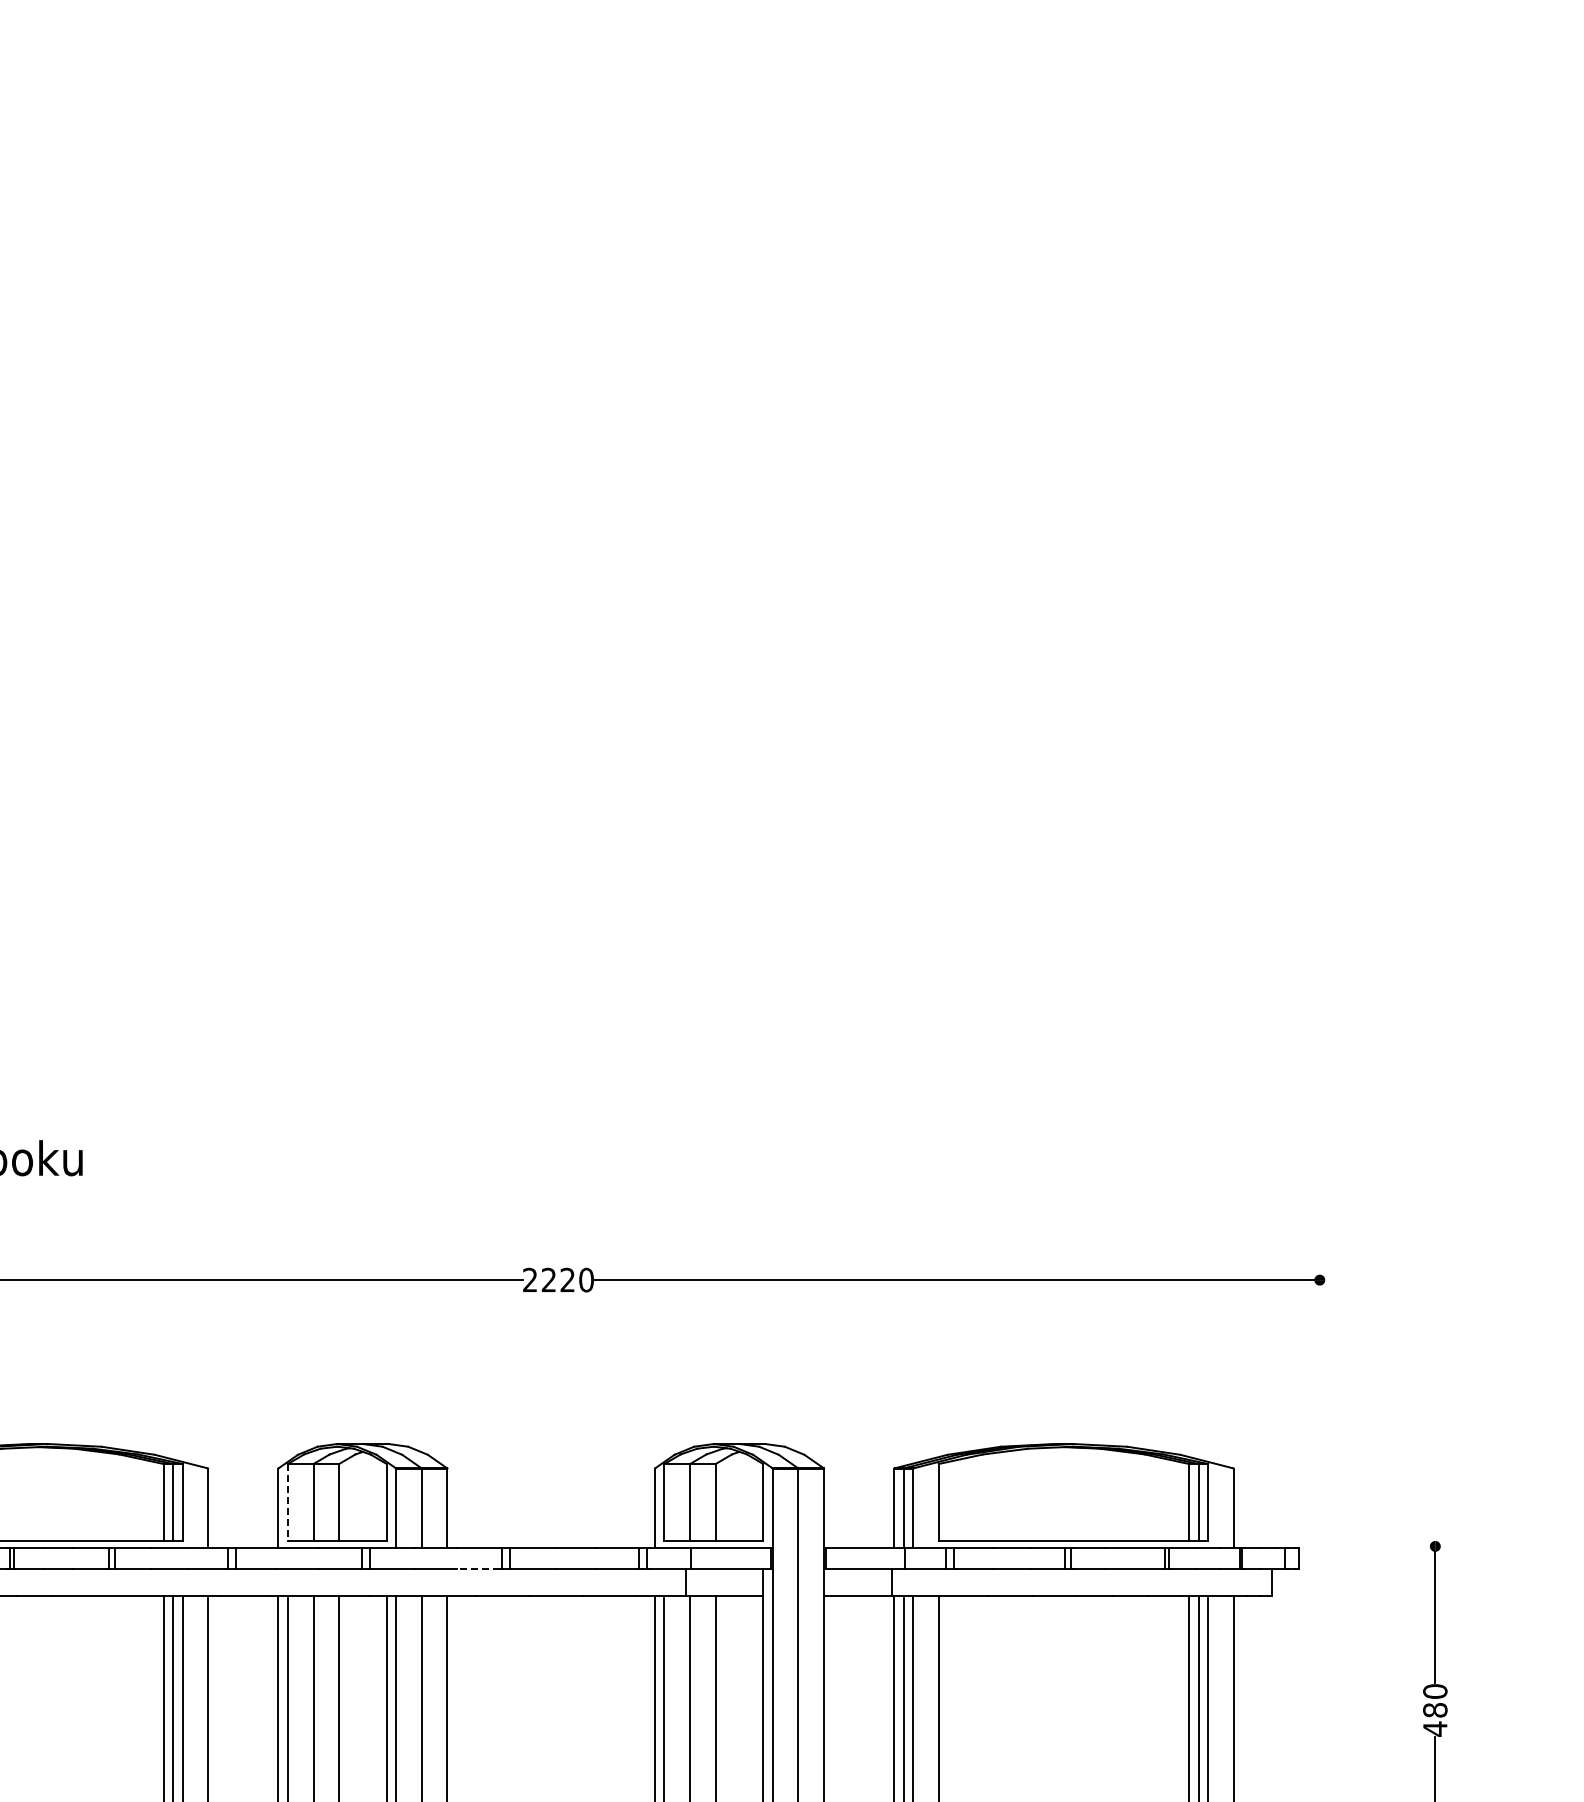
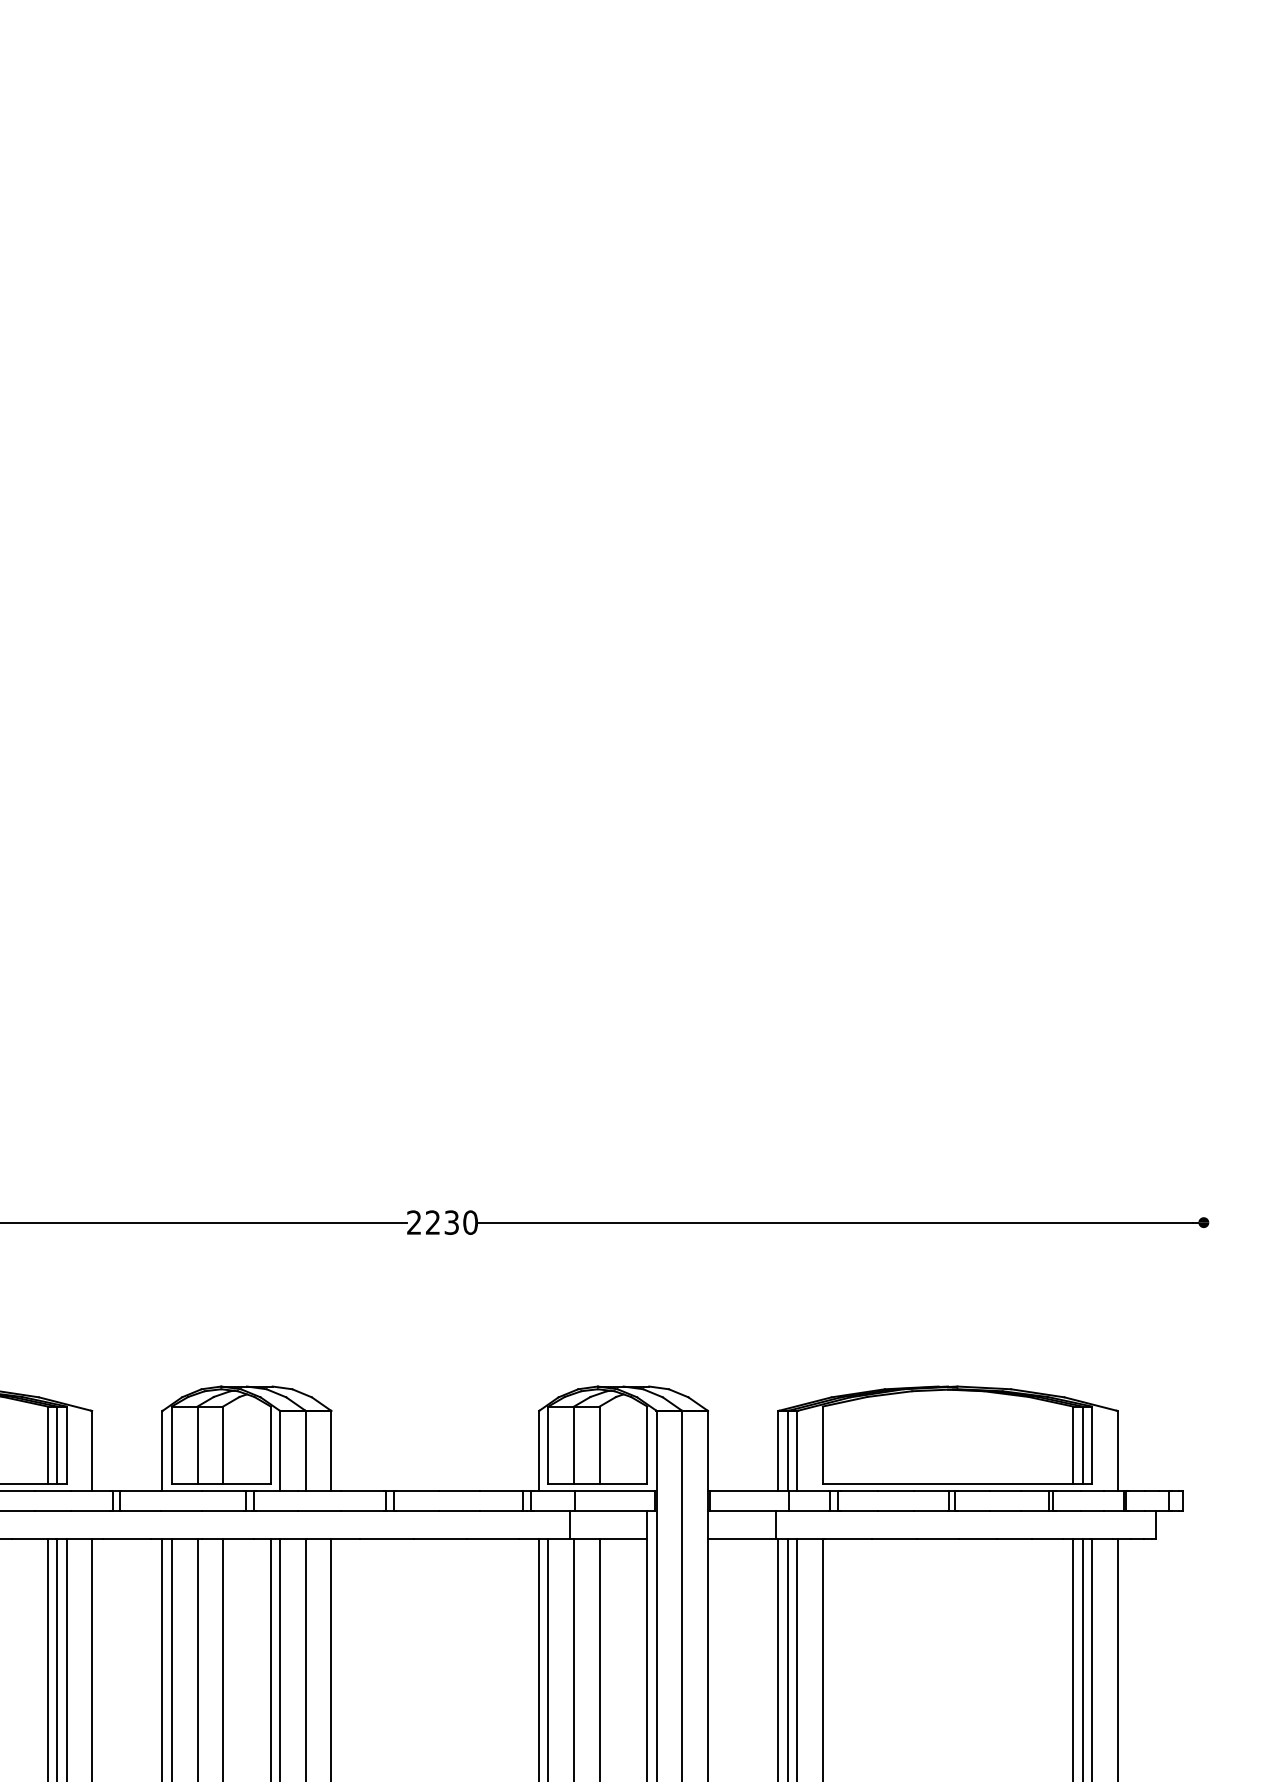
text: (567, 1280) -> (451, 1223), 2220 -> 2230
line: (287, 1502) -> (171, 1445), dashed -> solid
line: (478, 1568) -> (362, 1511), dashed -> solid

